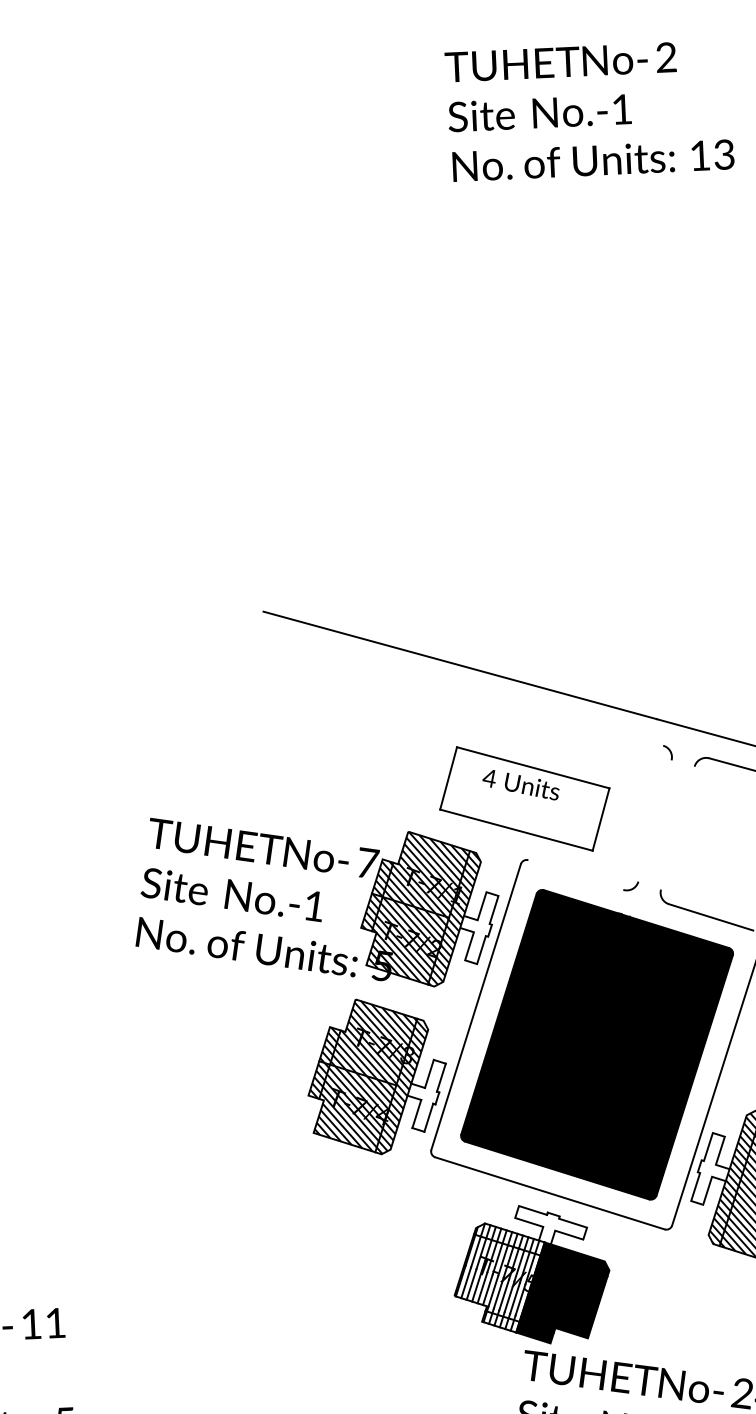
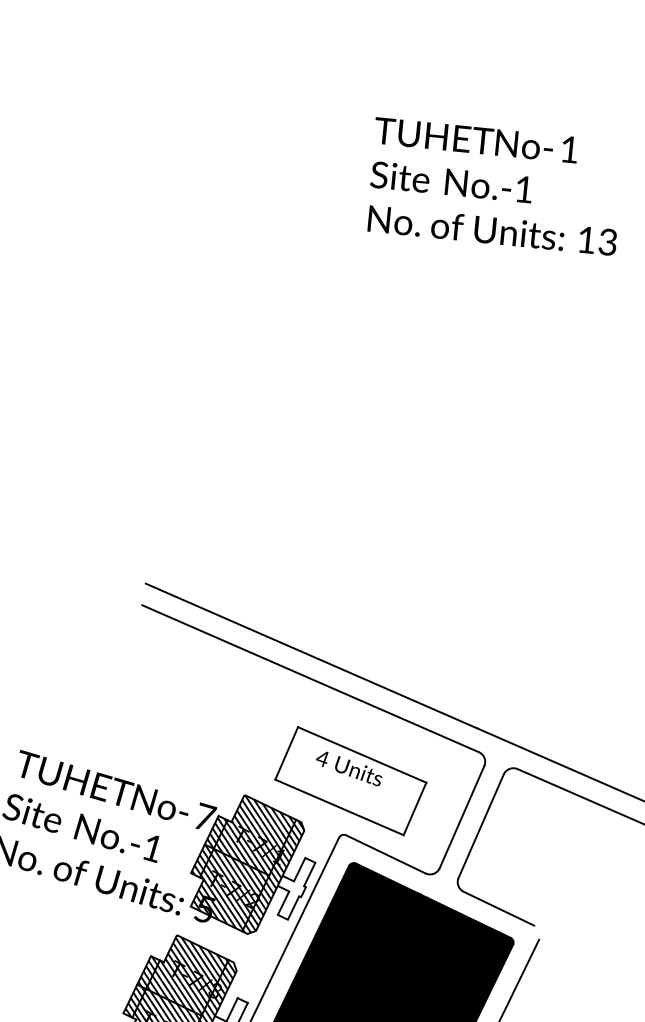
text: (666, 57) -> (569, 149), 2 -> 1
line: (463, 690) -> (310, 678), added
line: (654, 820) -> (461, 816), added
line: (677, 827) -> (480, 825), added
line: (575, 874) -> (385, 853), added

